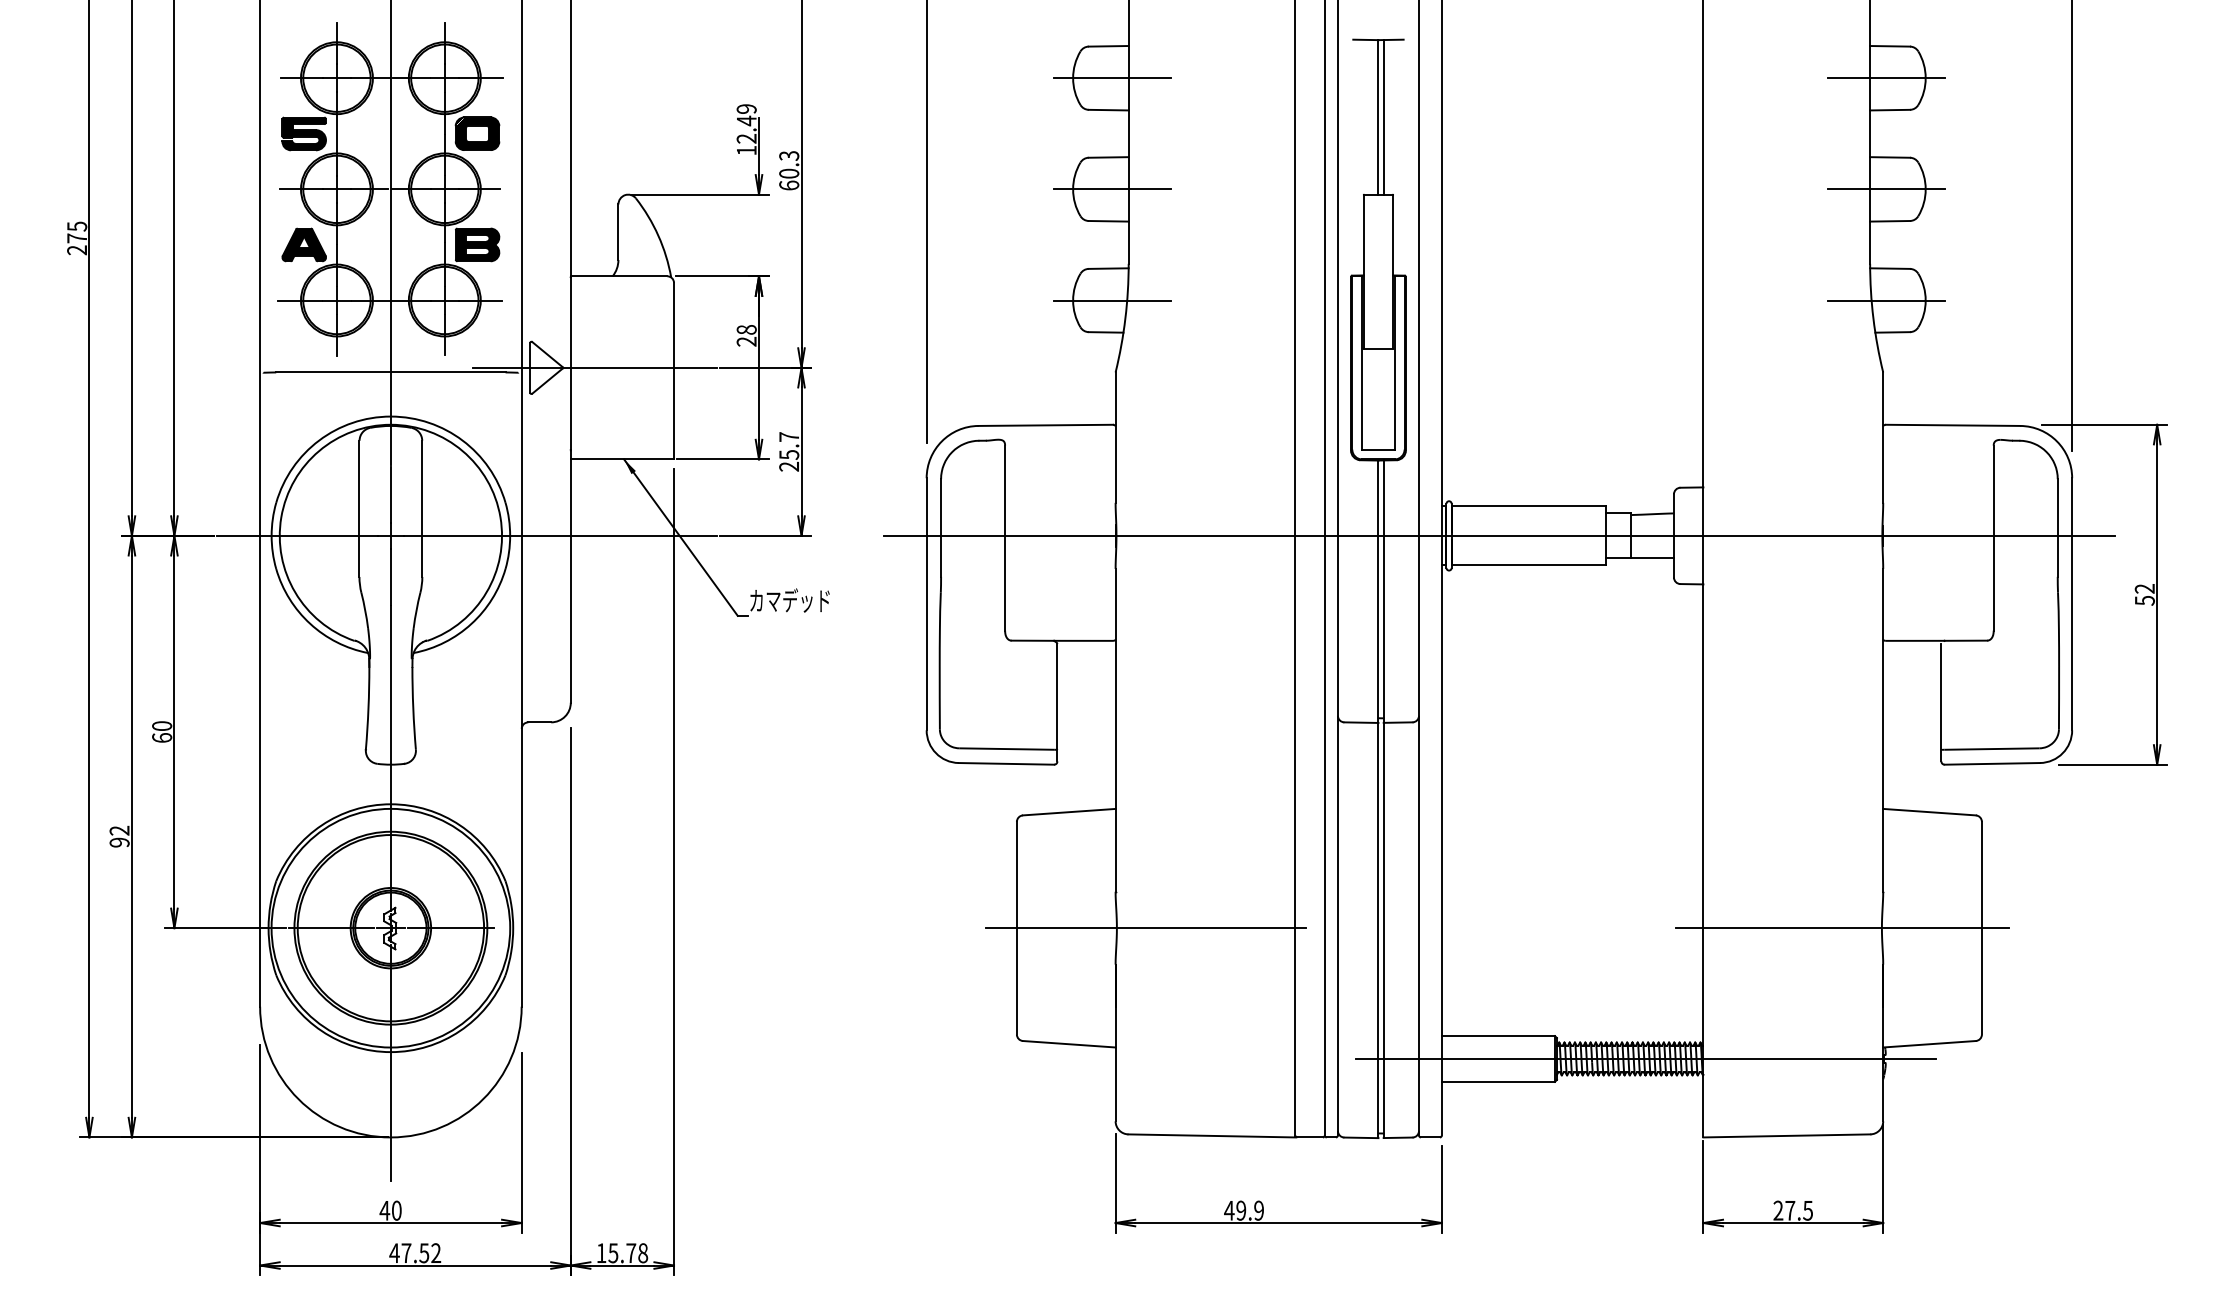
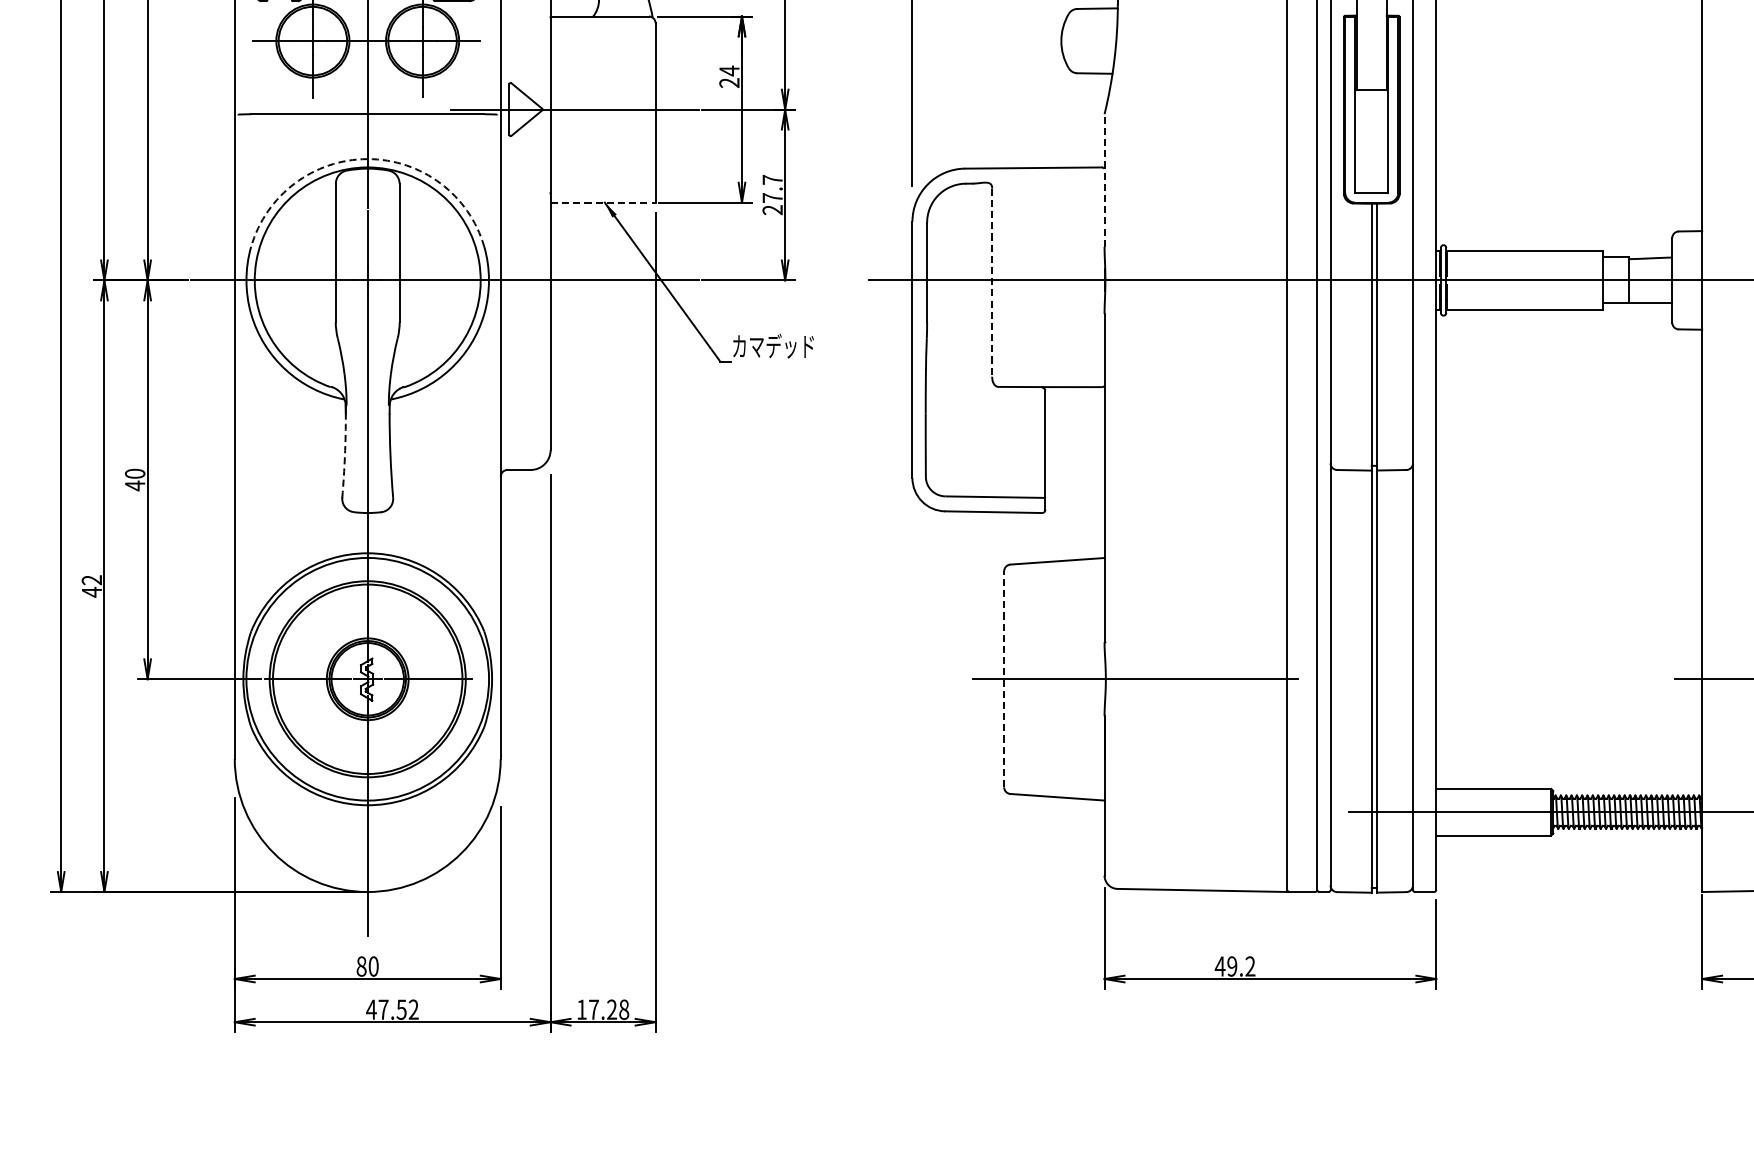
line: (1112, 300) -> (1101, 41), removed
text: (746, 329) -> (729, 70), 28 -> 24
arc: (390, 416) -> (367, 159), solid -> dashed
line: (1115, 437) -> (1104, 180), solid -> dashed
text: (789, 454) -> (772, 197), 25.7 -> 27.7
line: (623, 459) -> (604, 202), solid -> dashed
line: (1005, 538) -> (992, 283), solid -> dashed
arc: (368, 708) -> (344, 455), solid -> dashed
text: (162, 737) -> (135, 485), 60 -> 40
text: (119, 842) -> (91, 592), 92 -> 42
line: (1016, 927) -> (1003, 678), solid -> dashed
text: (384, 1210) -> (361, 966), 40 -> 80
text: (1258, 1210) -> (1249, 966), 49.9 -> 49.2
text: (622, 1253) -> (603, 1010), 15.78 -> 17.28

